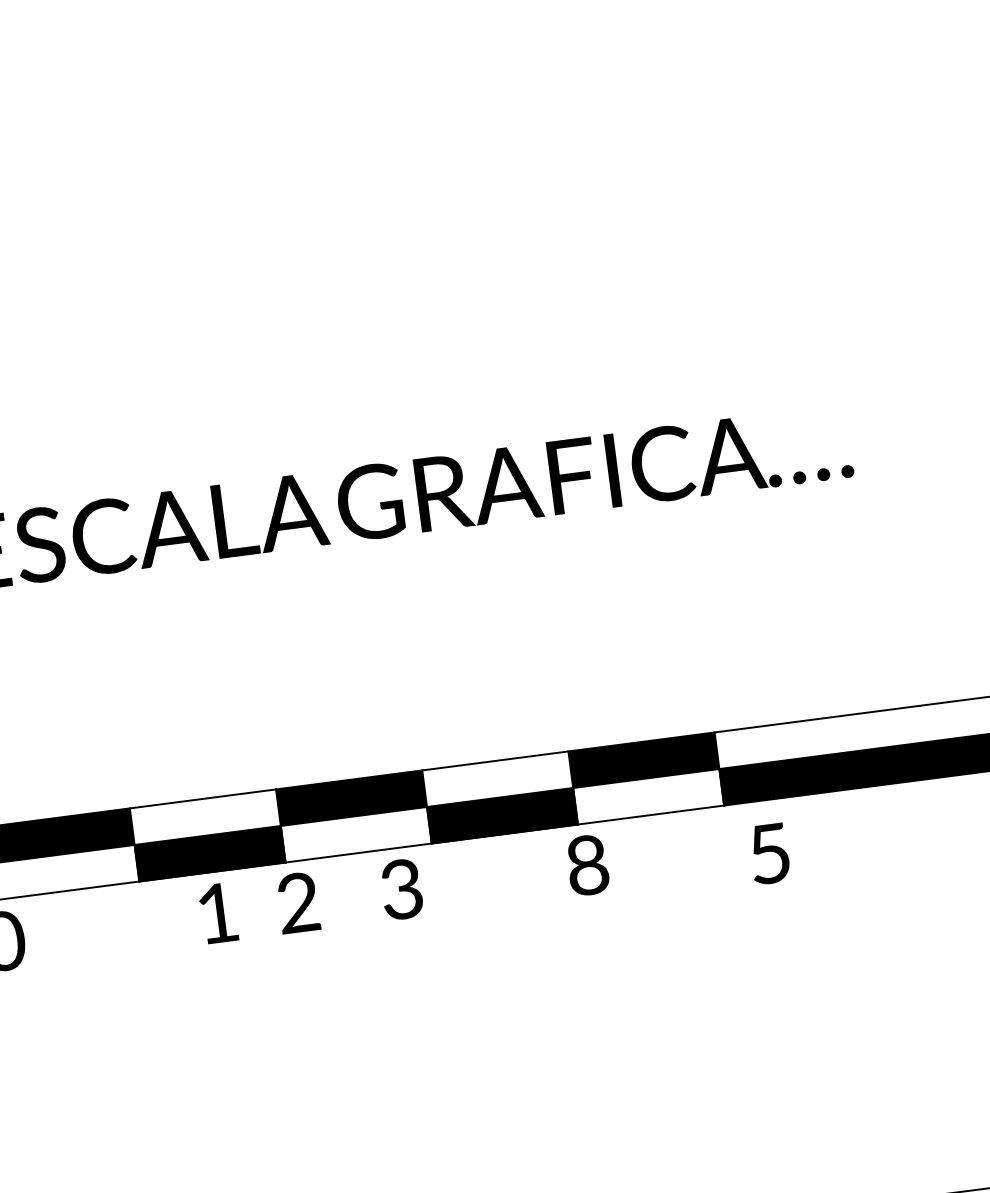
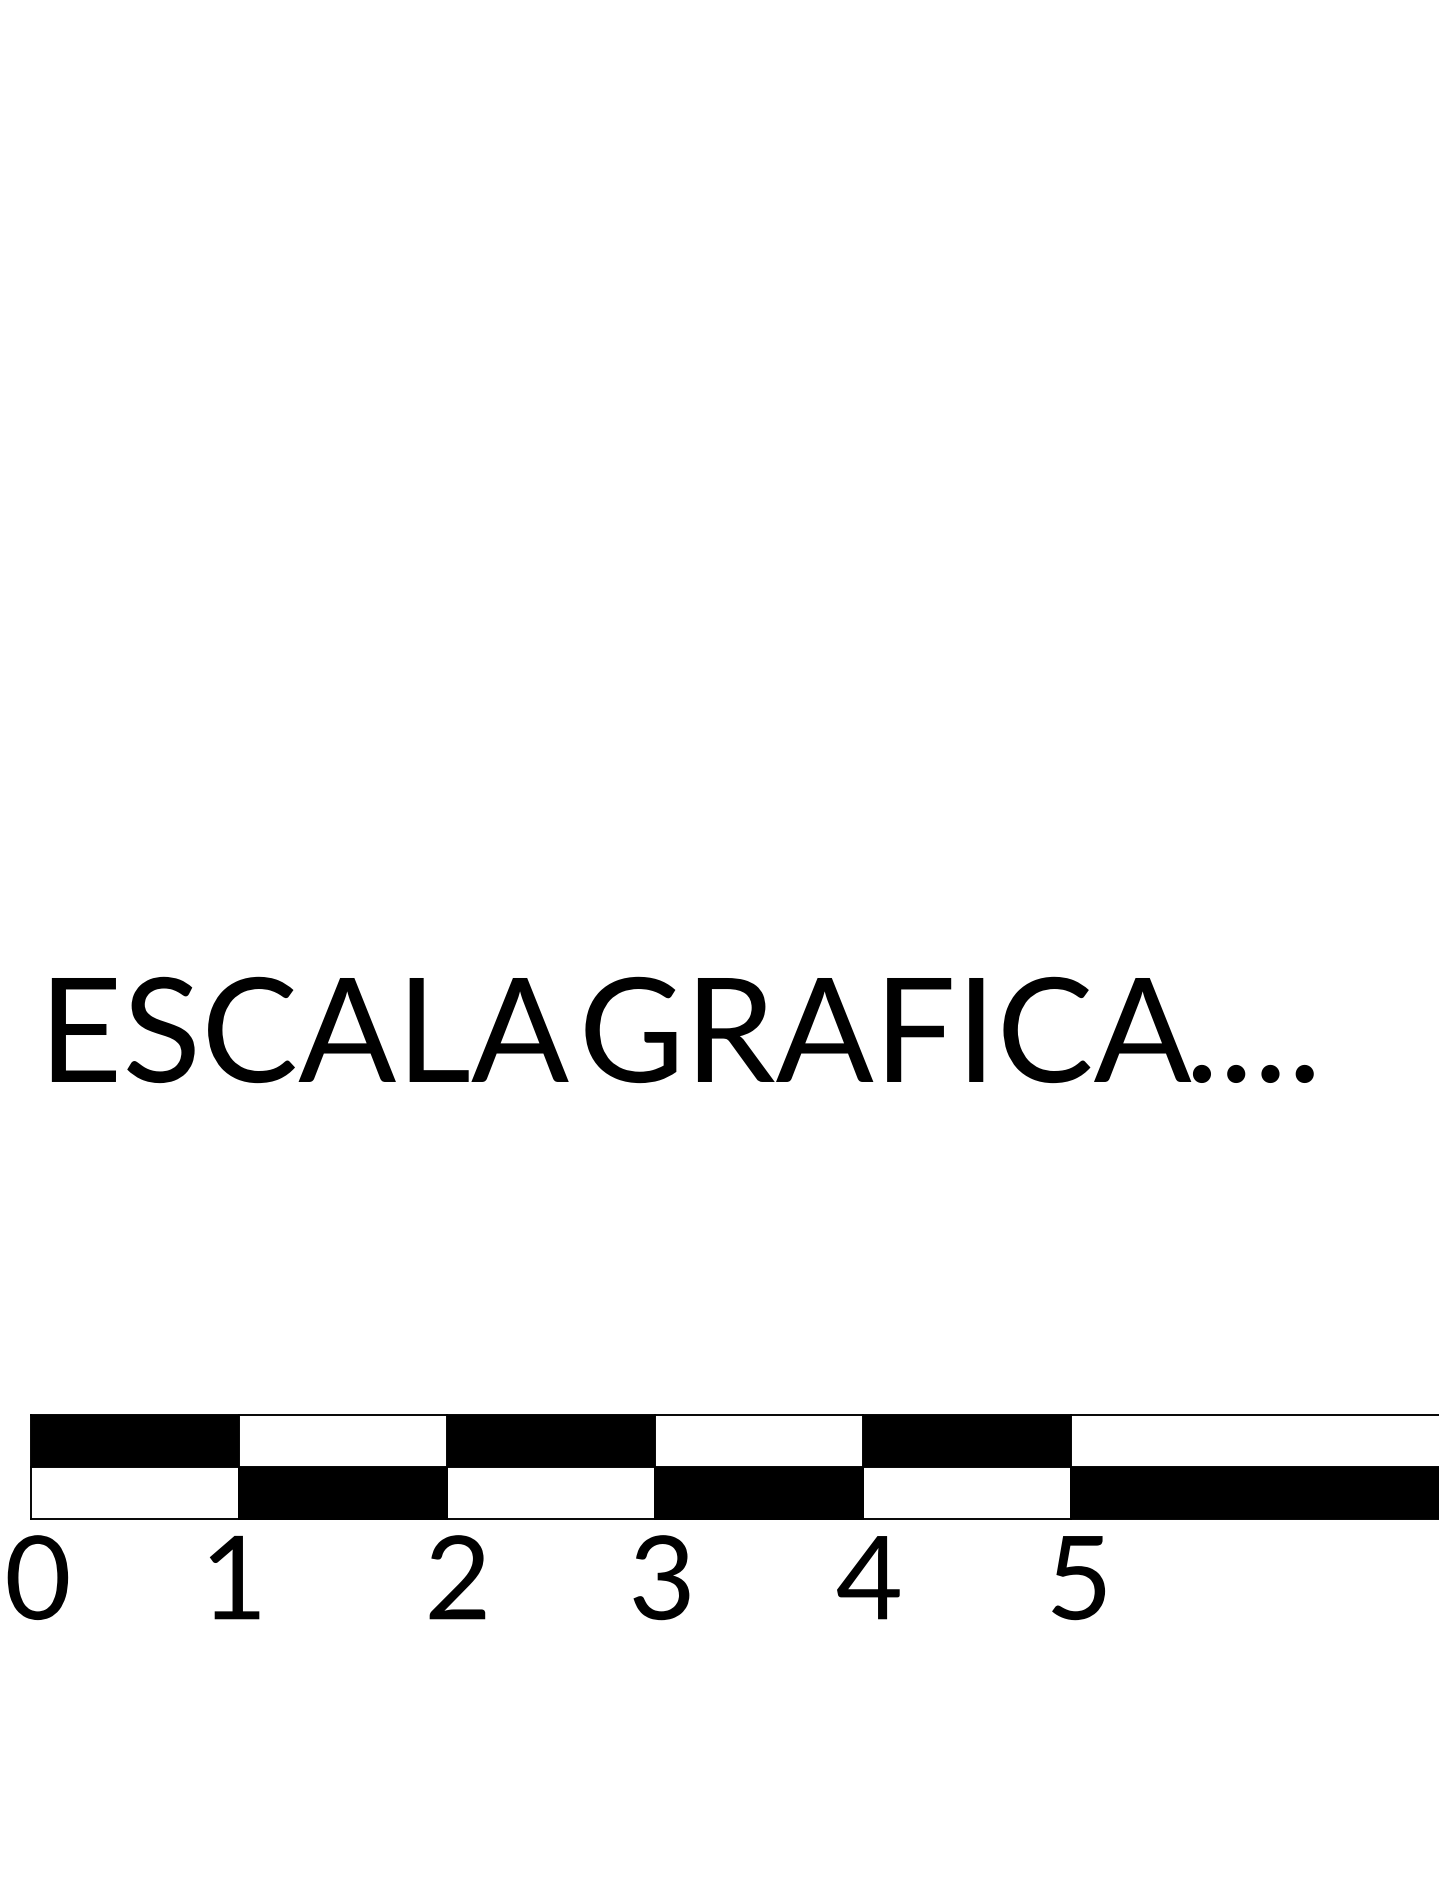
text: (769, 854) -> (1078, 1578), moved
text: (587, 865) -> (868, 1577), 8 -> 4
text: (401, 889) -> (661, 1577), moved
text: (218, 913) -> (234, 1577), moved

